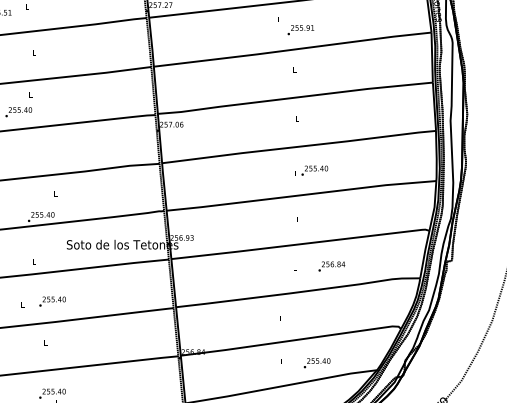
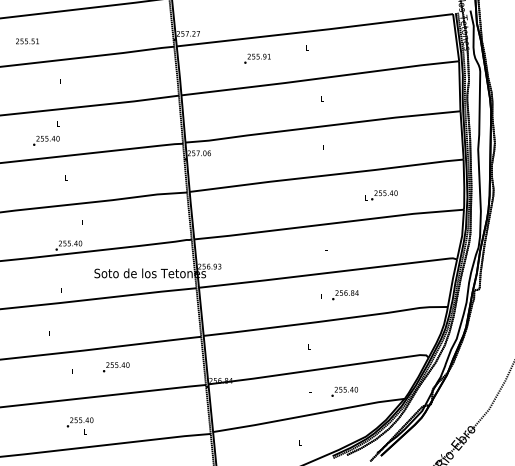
text: (300, 29) -> (257, 58), moved
text: (311, 170) -> (381, 195), moved
text: (331, 266) -> (345, 295), moved
text: (52, 301) -> (116, 367), moved

